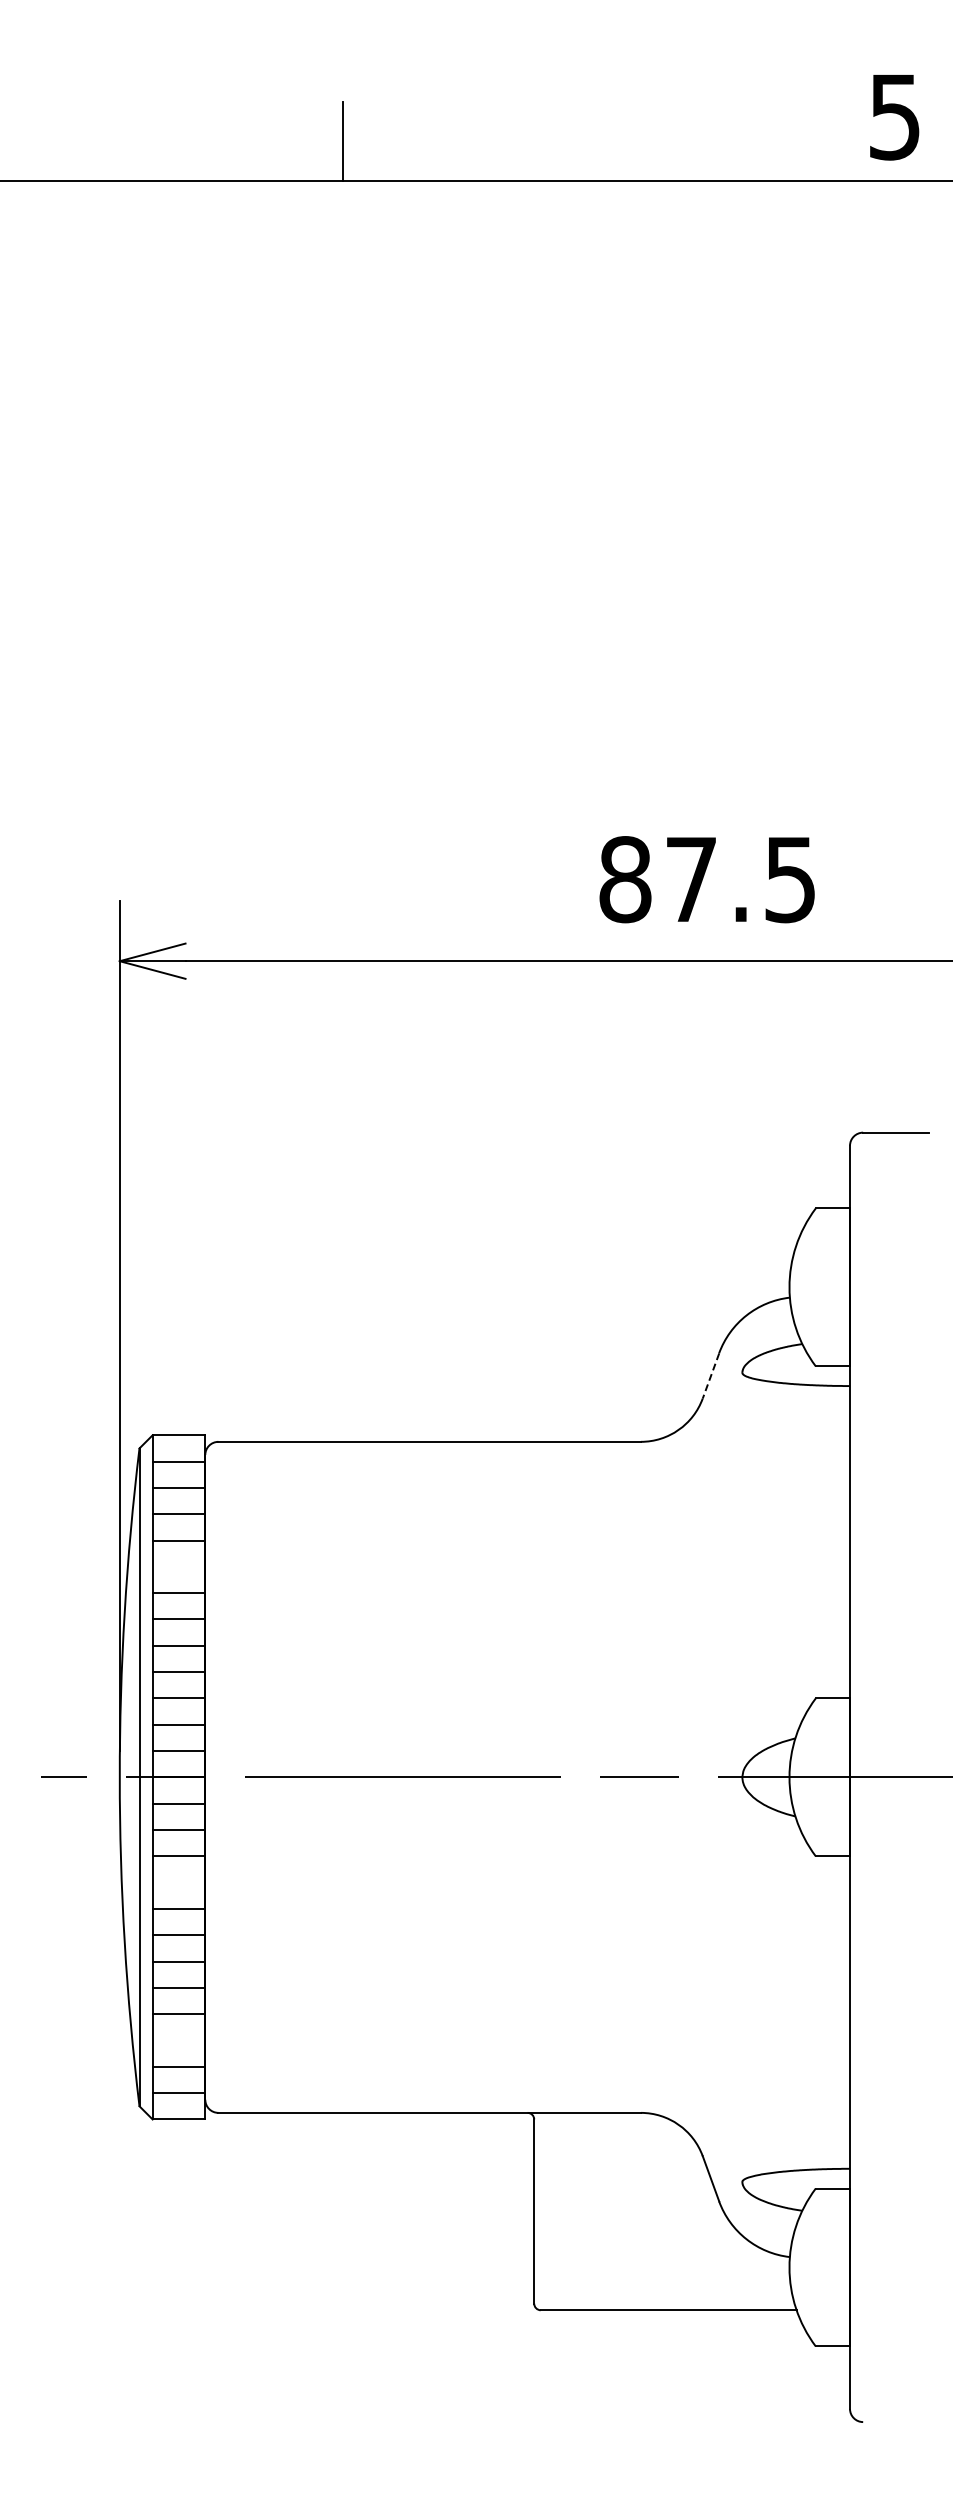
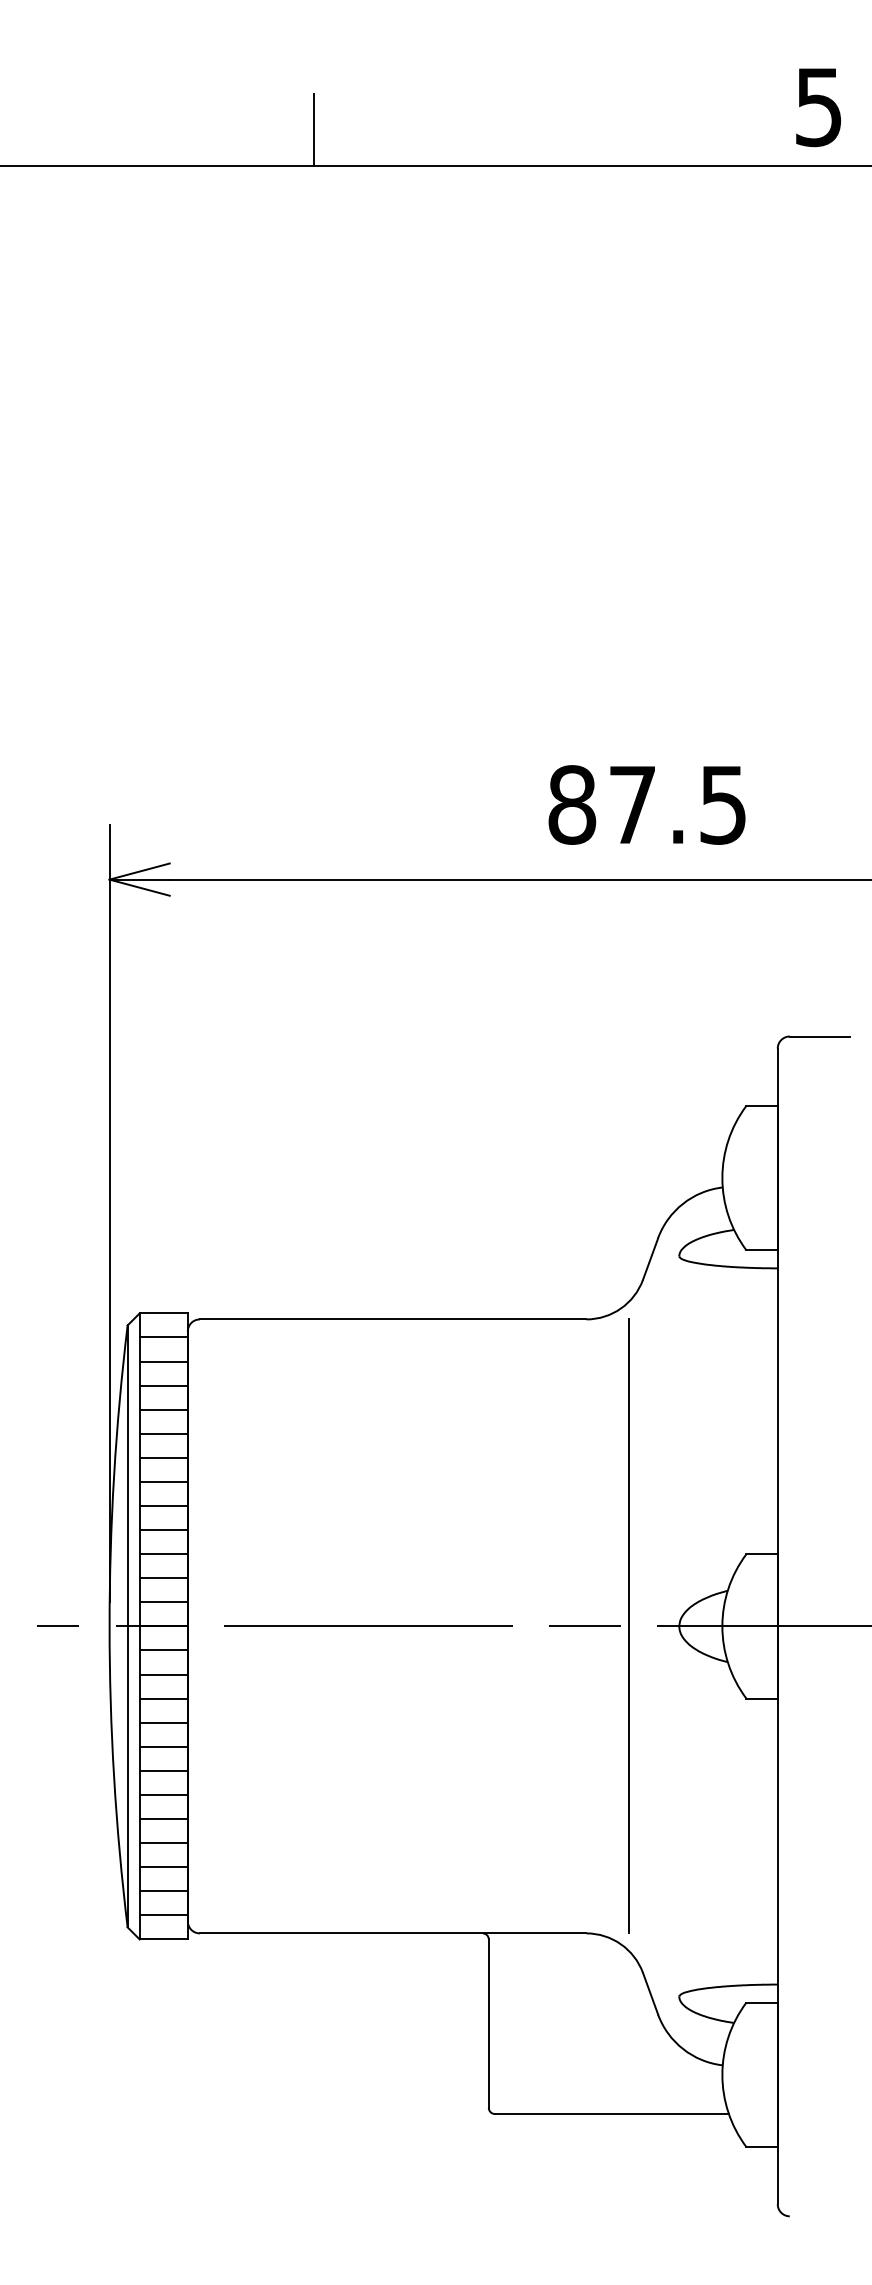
line: (710, 1376) -> (650, 1259), dashed -> solid
line: (178, 1566) -> (163, 1433), added
line: (686, 1777) -> (628, 1626), added
line: (178, 1882) -> (163, 1722), added
line: (178, 2040) -> (163, 1867), added

